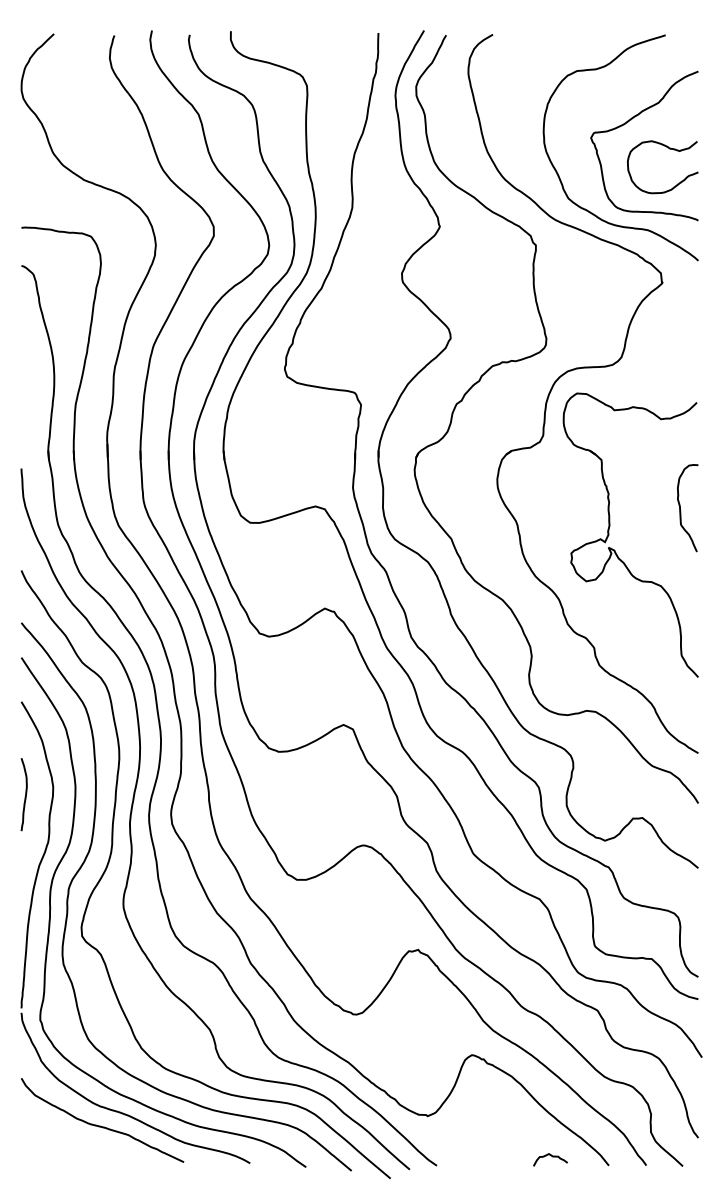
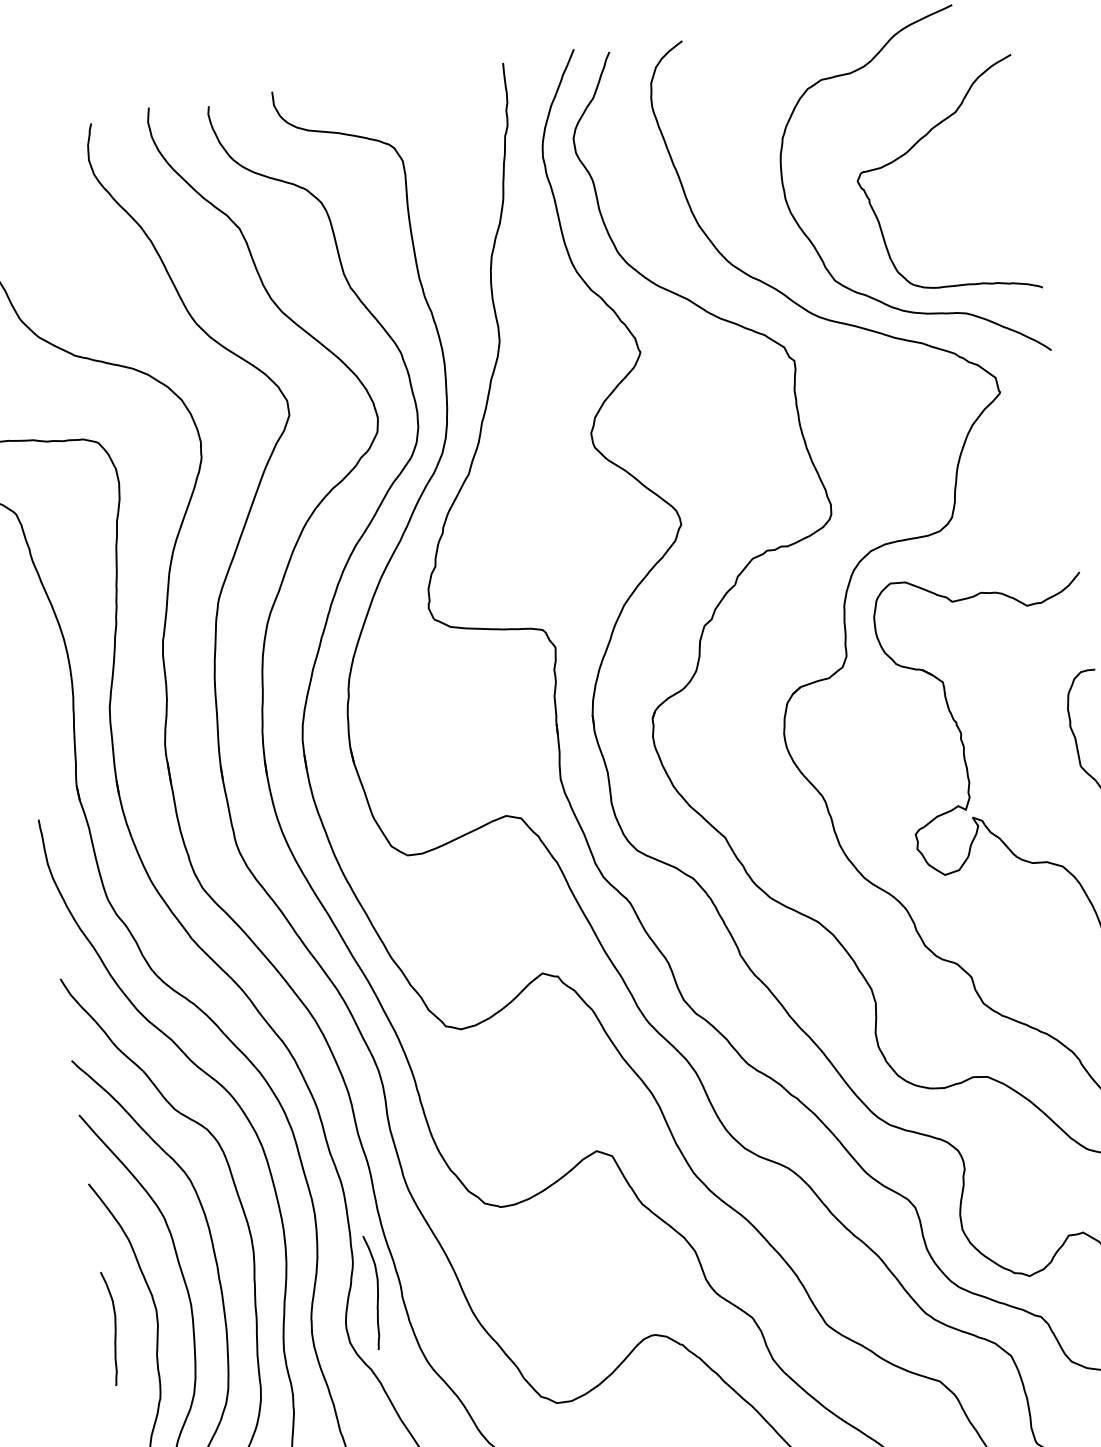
curve: (669, 149) -> (982, 182), removed
curve: (193, 794) -> (377, 1291), added

